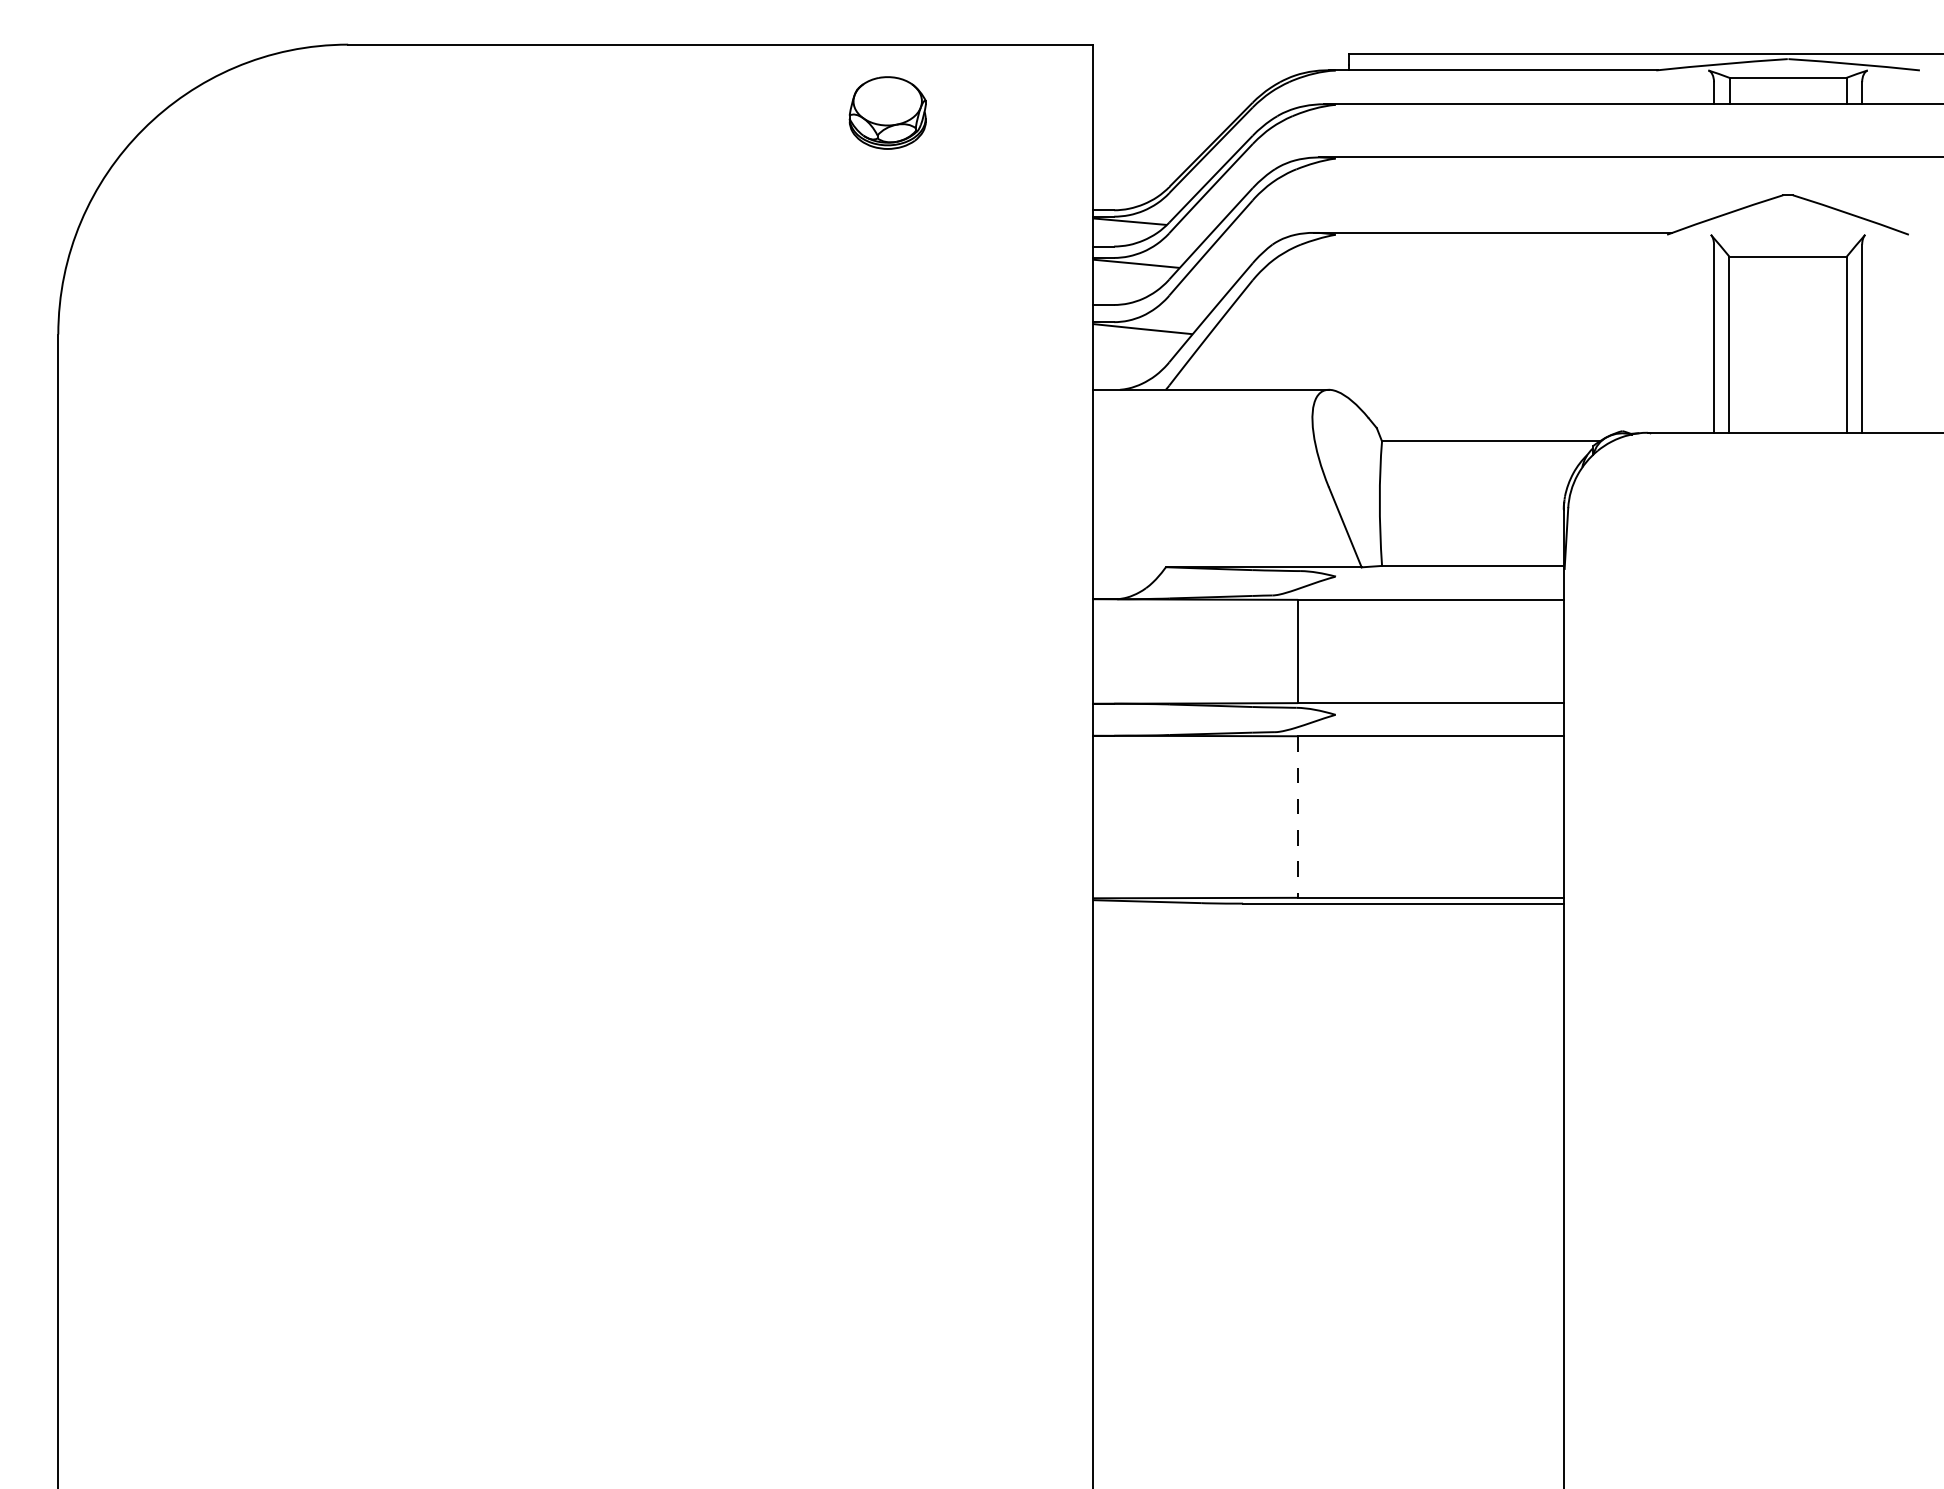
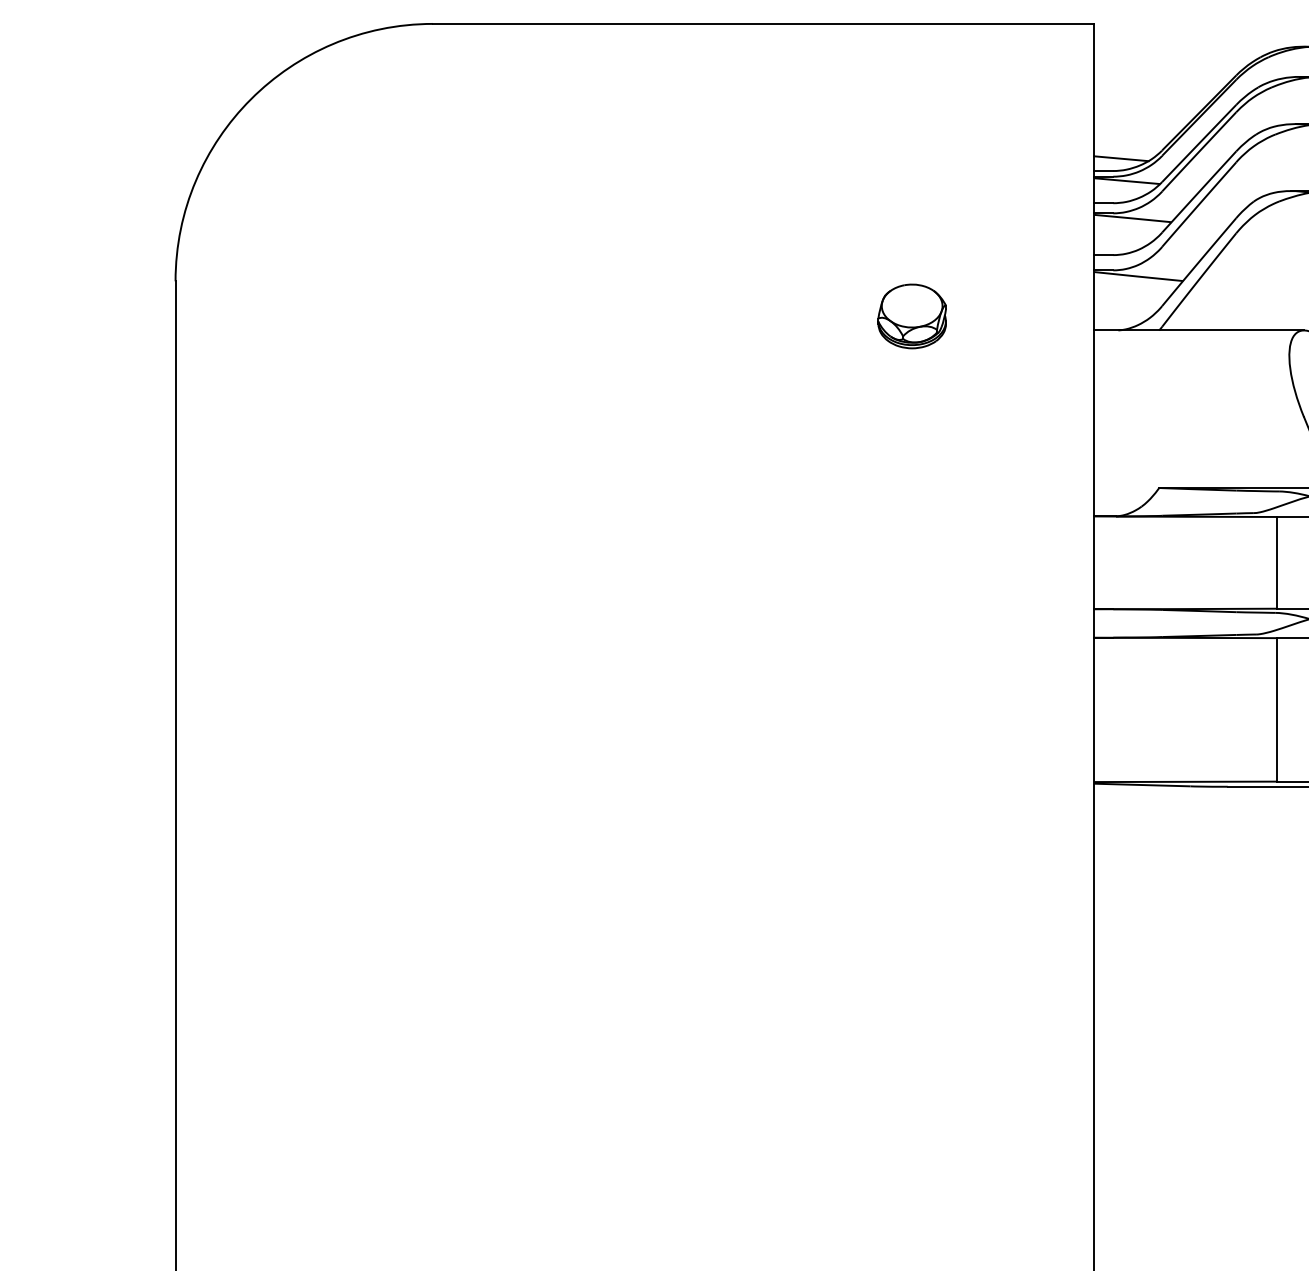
part: (887, 112) -> (911, 315), moved
line: (1123, 196) -> (1121, 158), added
line: (1298, 817) -> (1276, 710), dashed -> solid

